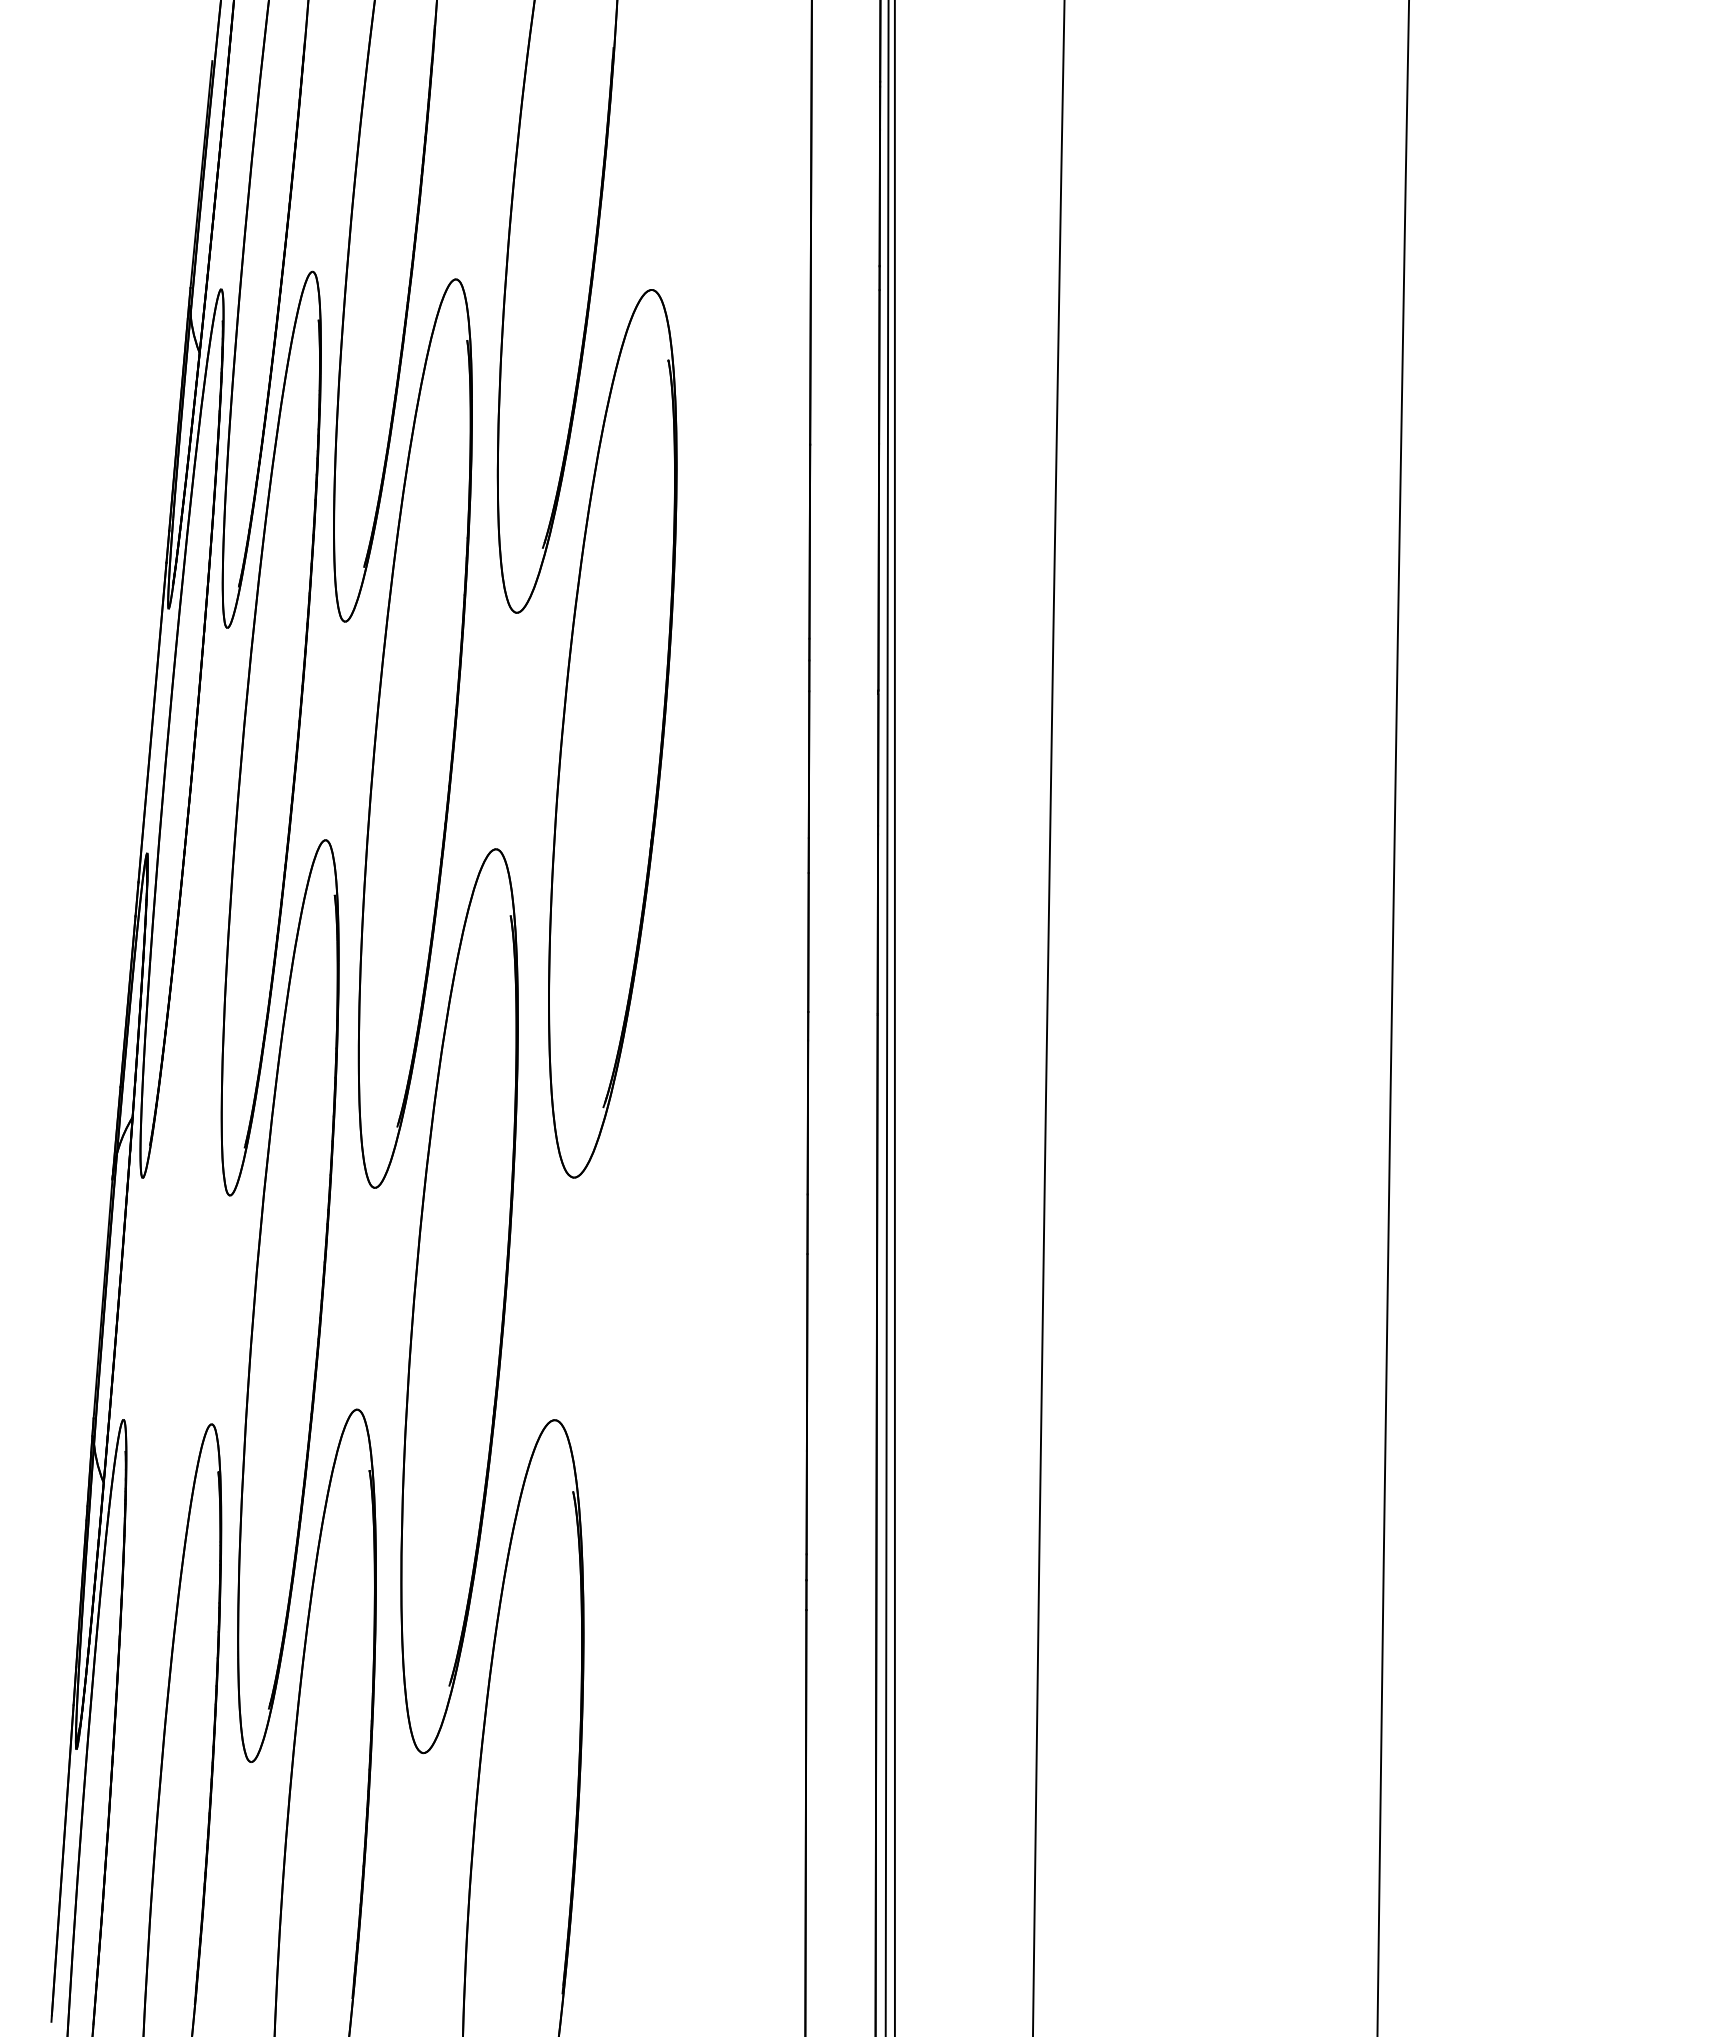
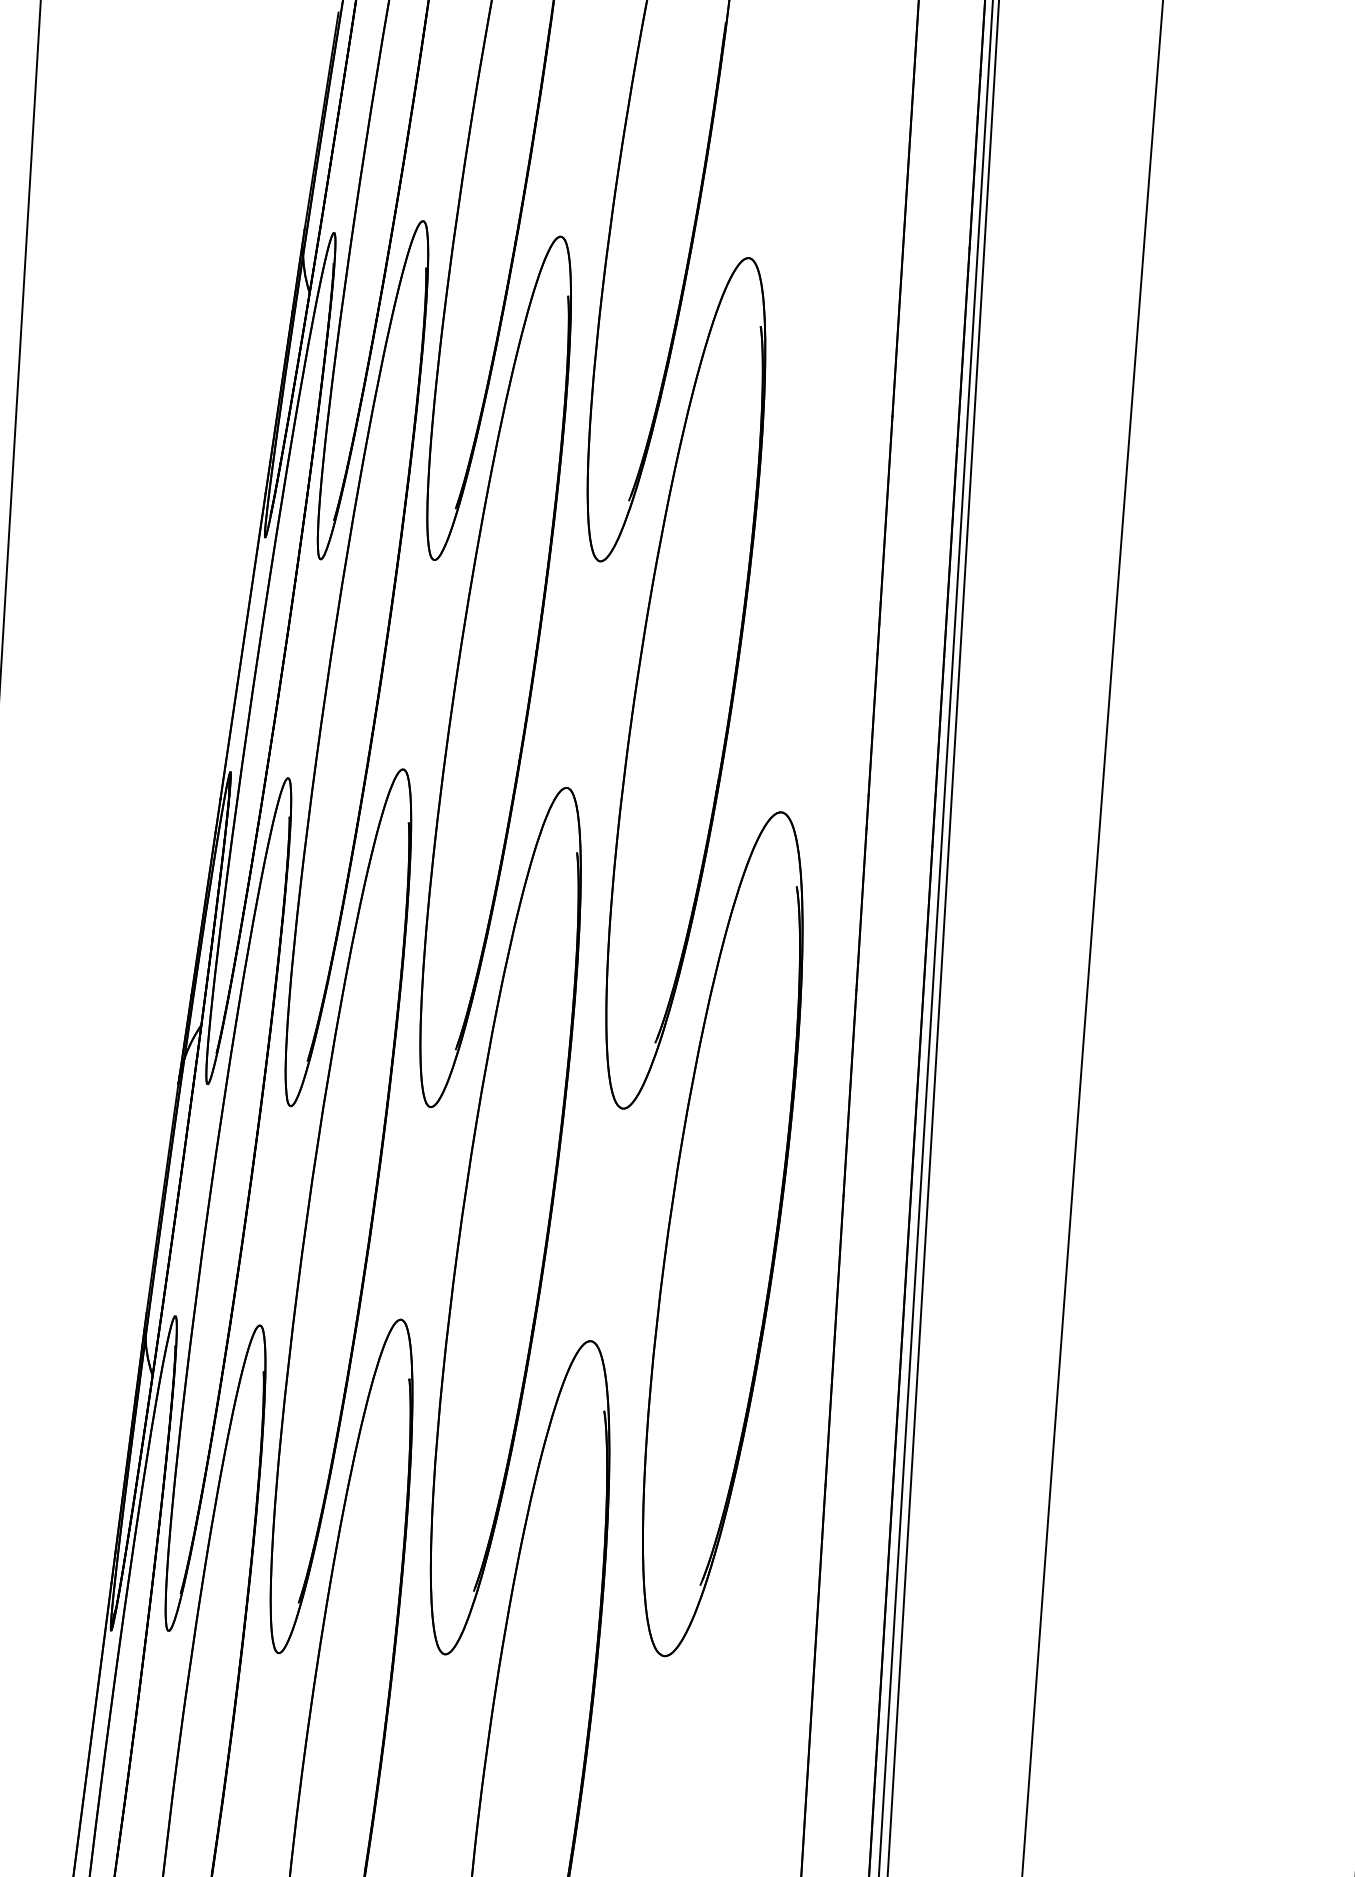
part: (171, 1300) -> (228, 1203), added
part: (684, 1301) -> (722, 1234), added

